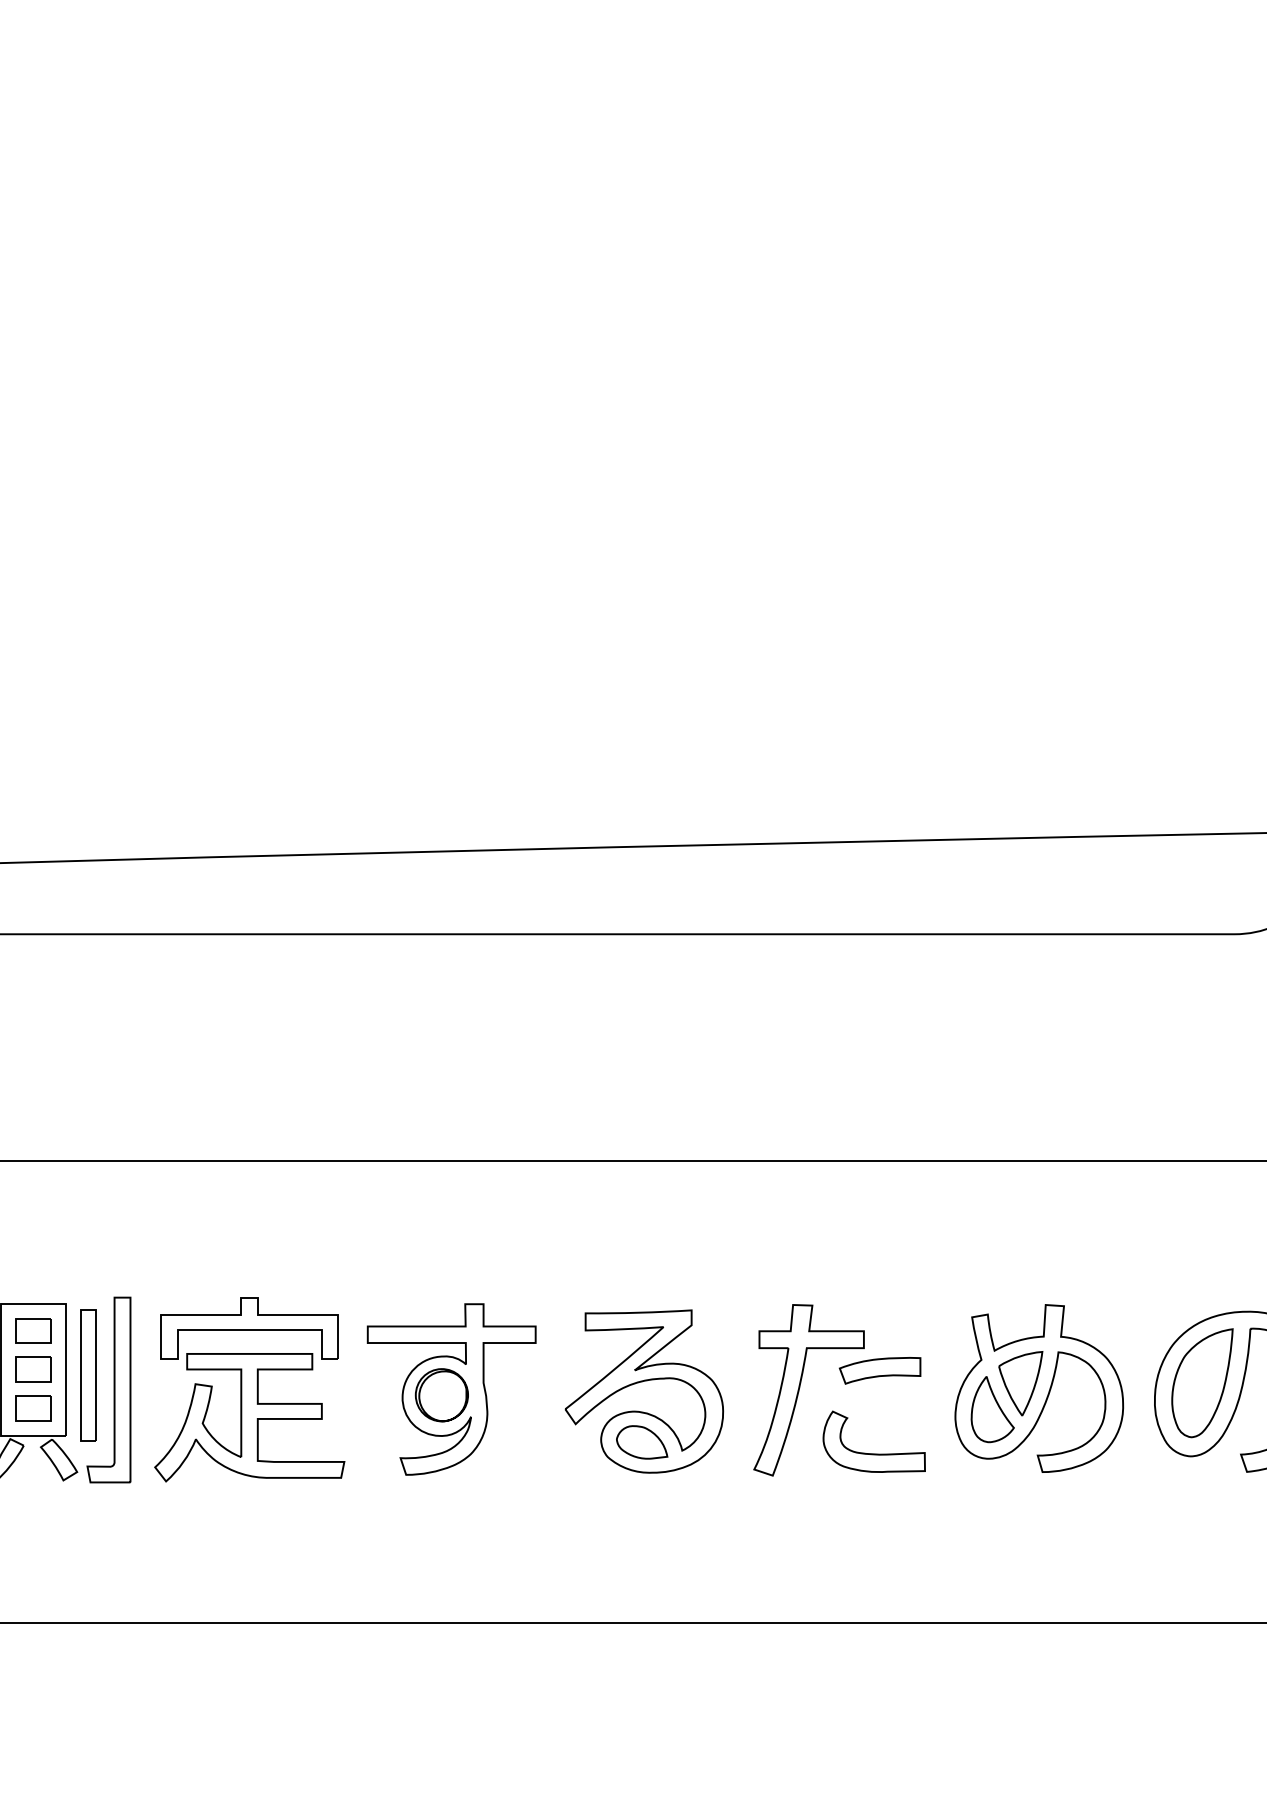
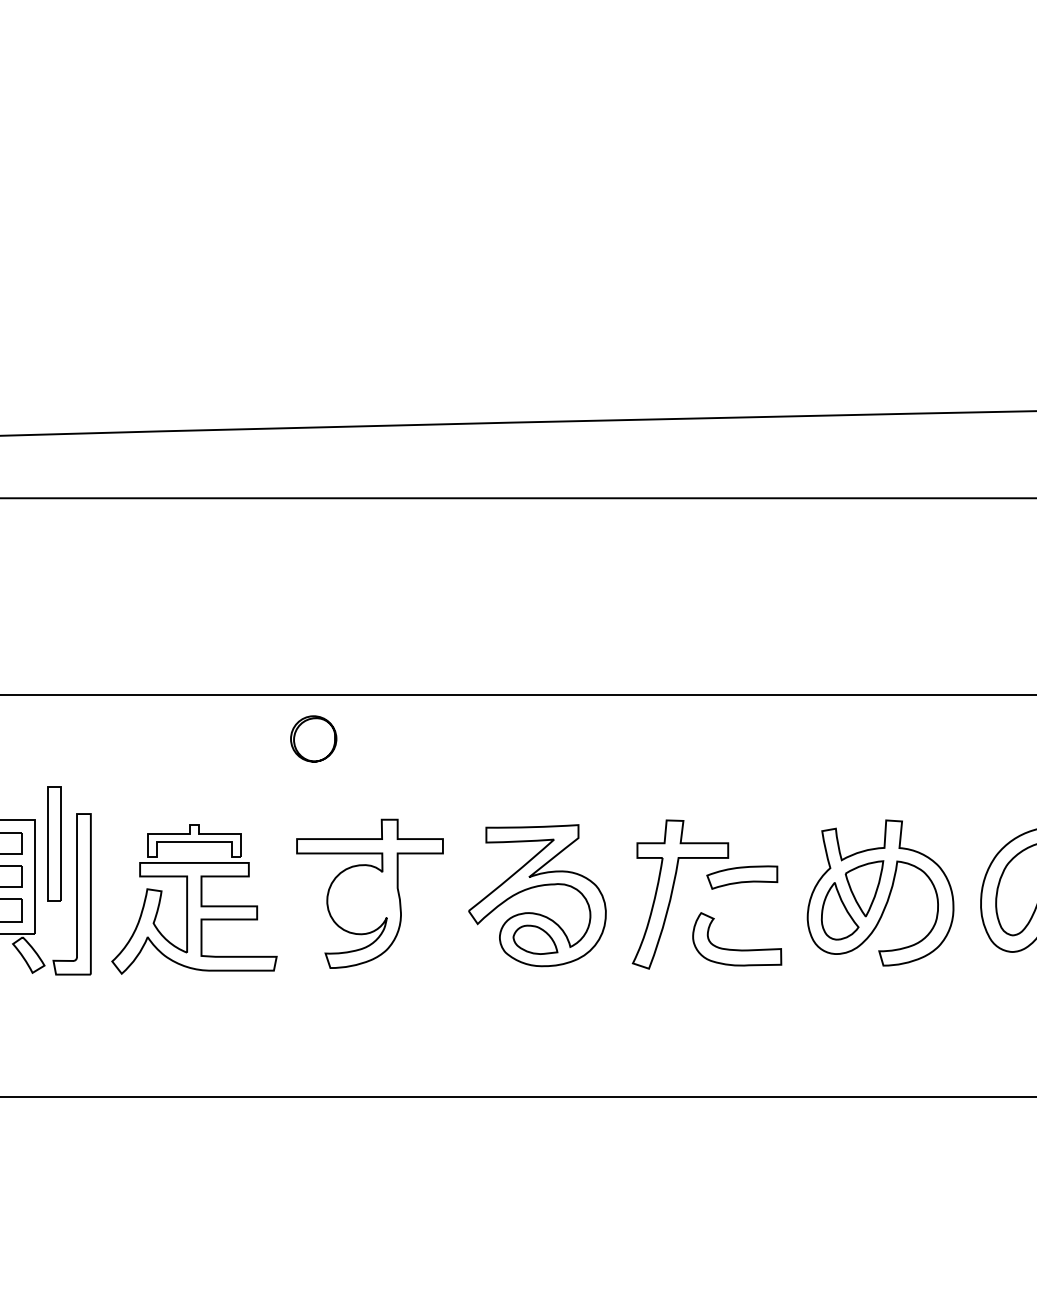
part: (249, 1328) -> (194, 840), size x0.6
part: (88, 1375) -> (54, 844), moved
part: (441, 1395) -> (313, 739), moved

